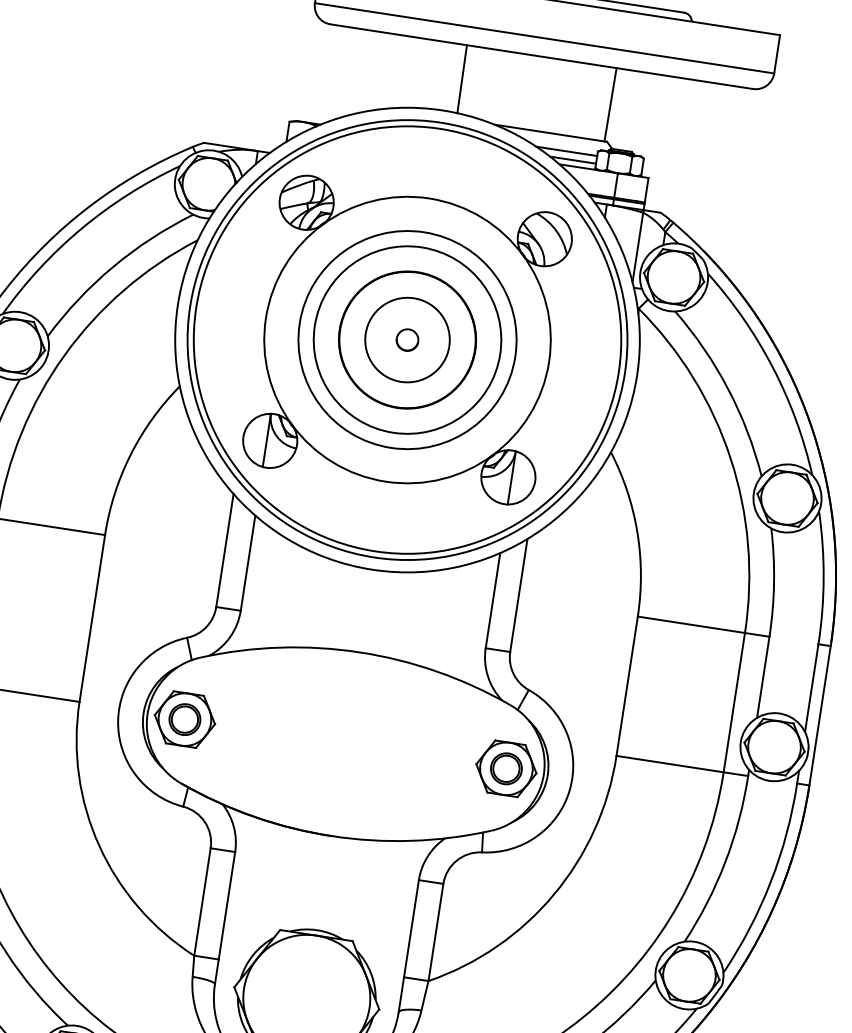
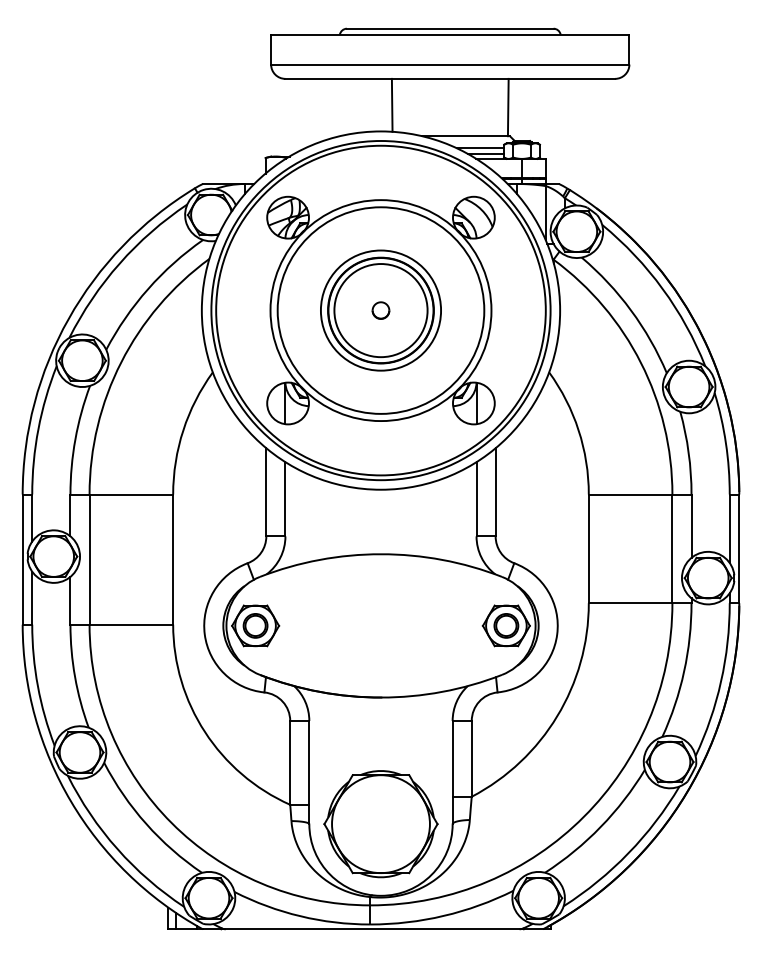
circle: (406, 339) -> (380, 310), size x0.71
circle: (406, 339) -> (380, 310), size x1.43
circle: (406, 339) -> (380, 310), size x1.43

